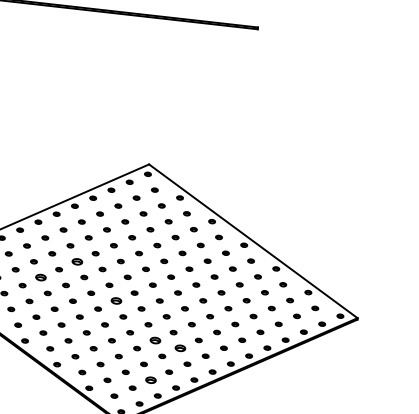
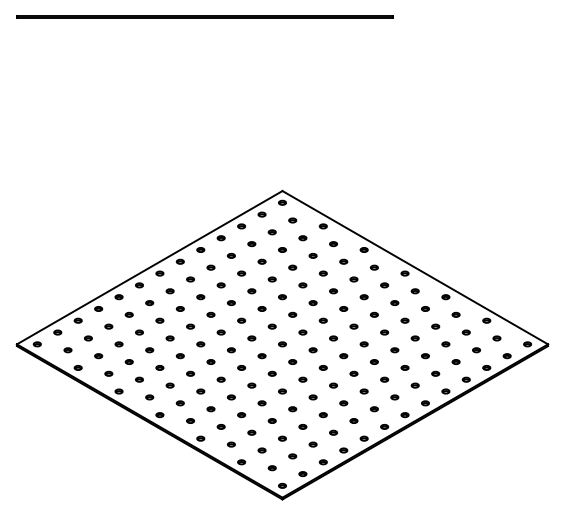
part: (77, 261) -> (210, 314), size x0.62
part: (40, 277) -> (169, 338), size x0.62
part: (115, 301) -> (261, 356), size x0.62
part: (154, 340) -> (312, 397), size x0.62
part: (180, 348) -> (343, 403), size x0.62
part: (150, 380) -> (312, 444), size x0.62

